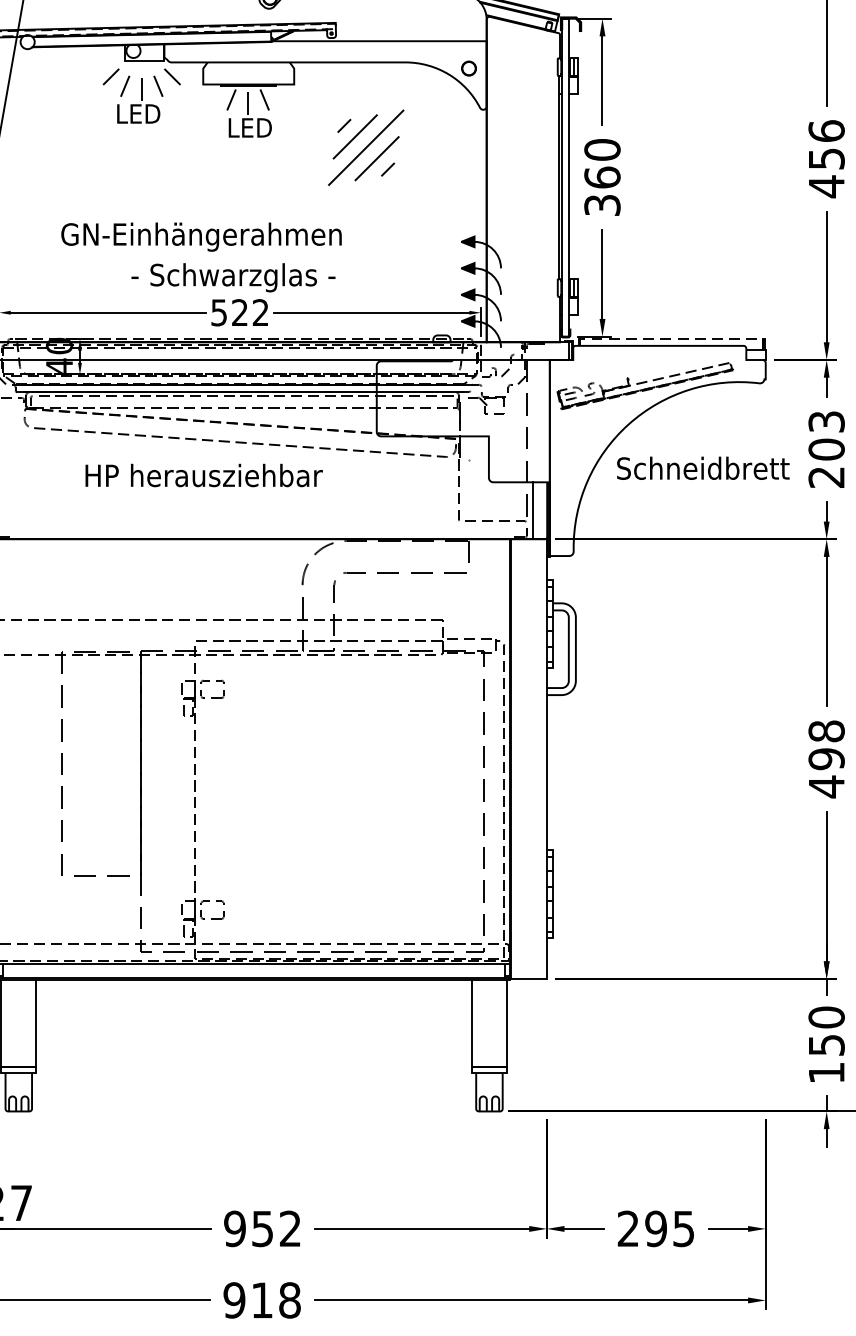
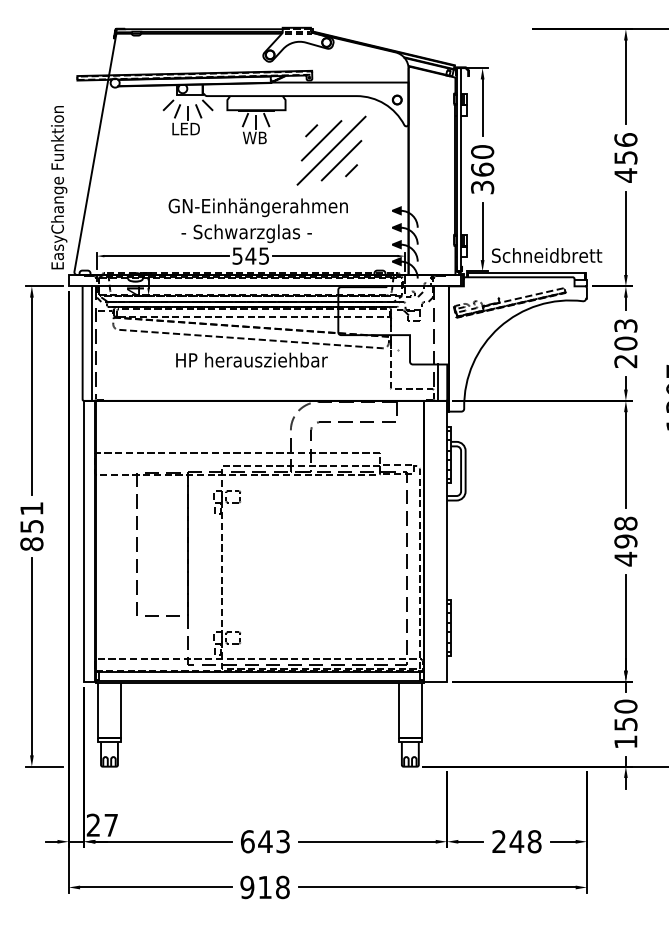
text: (248, 127) -> (256, 137), LED -> WB
part: (366, 147) -> (331, 150), size x1.43
text: (200, 236) -> (257, 207), moved
text: (248, 311) -> (256, 255), 522 -> 545
line: (674, 338) -> (528, 272), dashed -> solid
text: (704, 468) -> (547, 255), moved
text: (203, 474) -> (251, 359), moved
text: (261, 1228) -> (264, 841), 952 -> 643
text: (669, 1228) -> (525, 841), 295 -> 248

